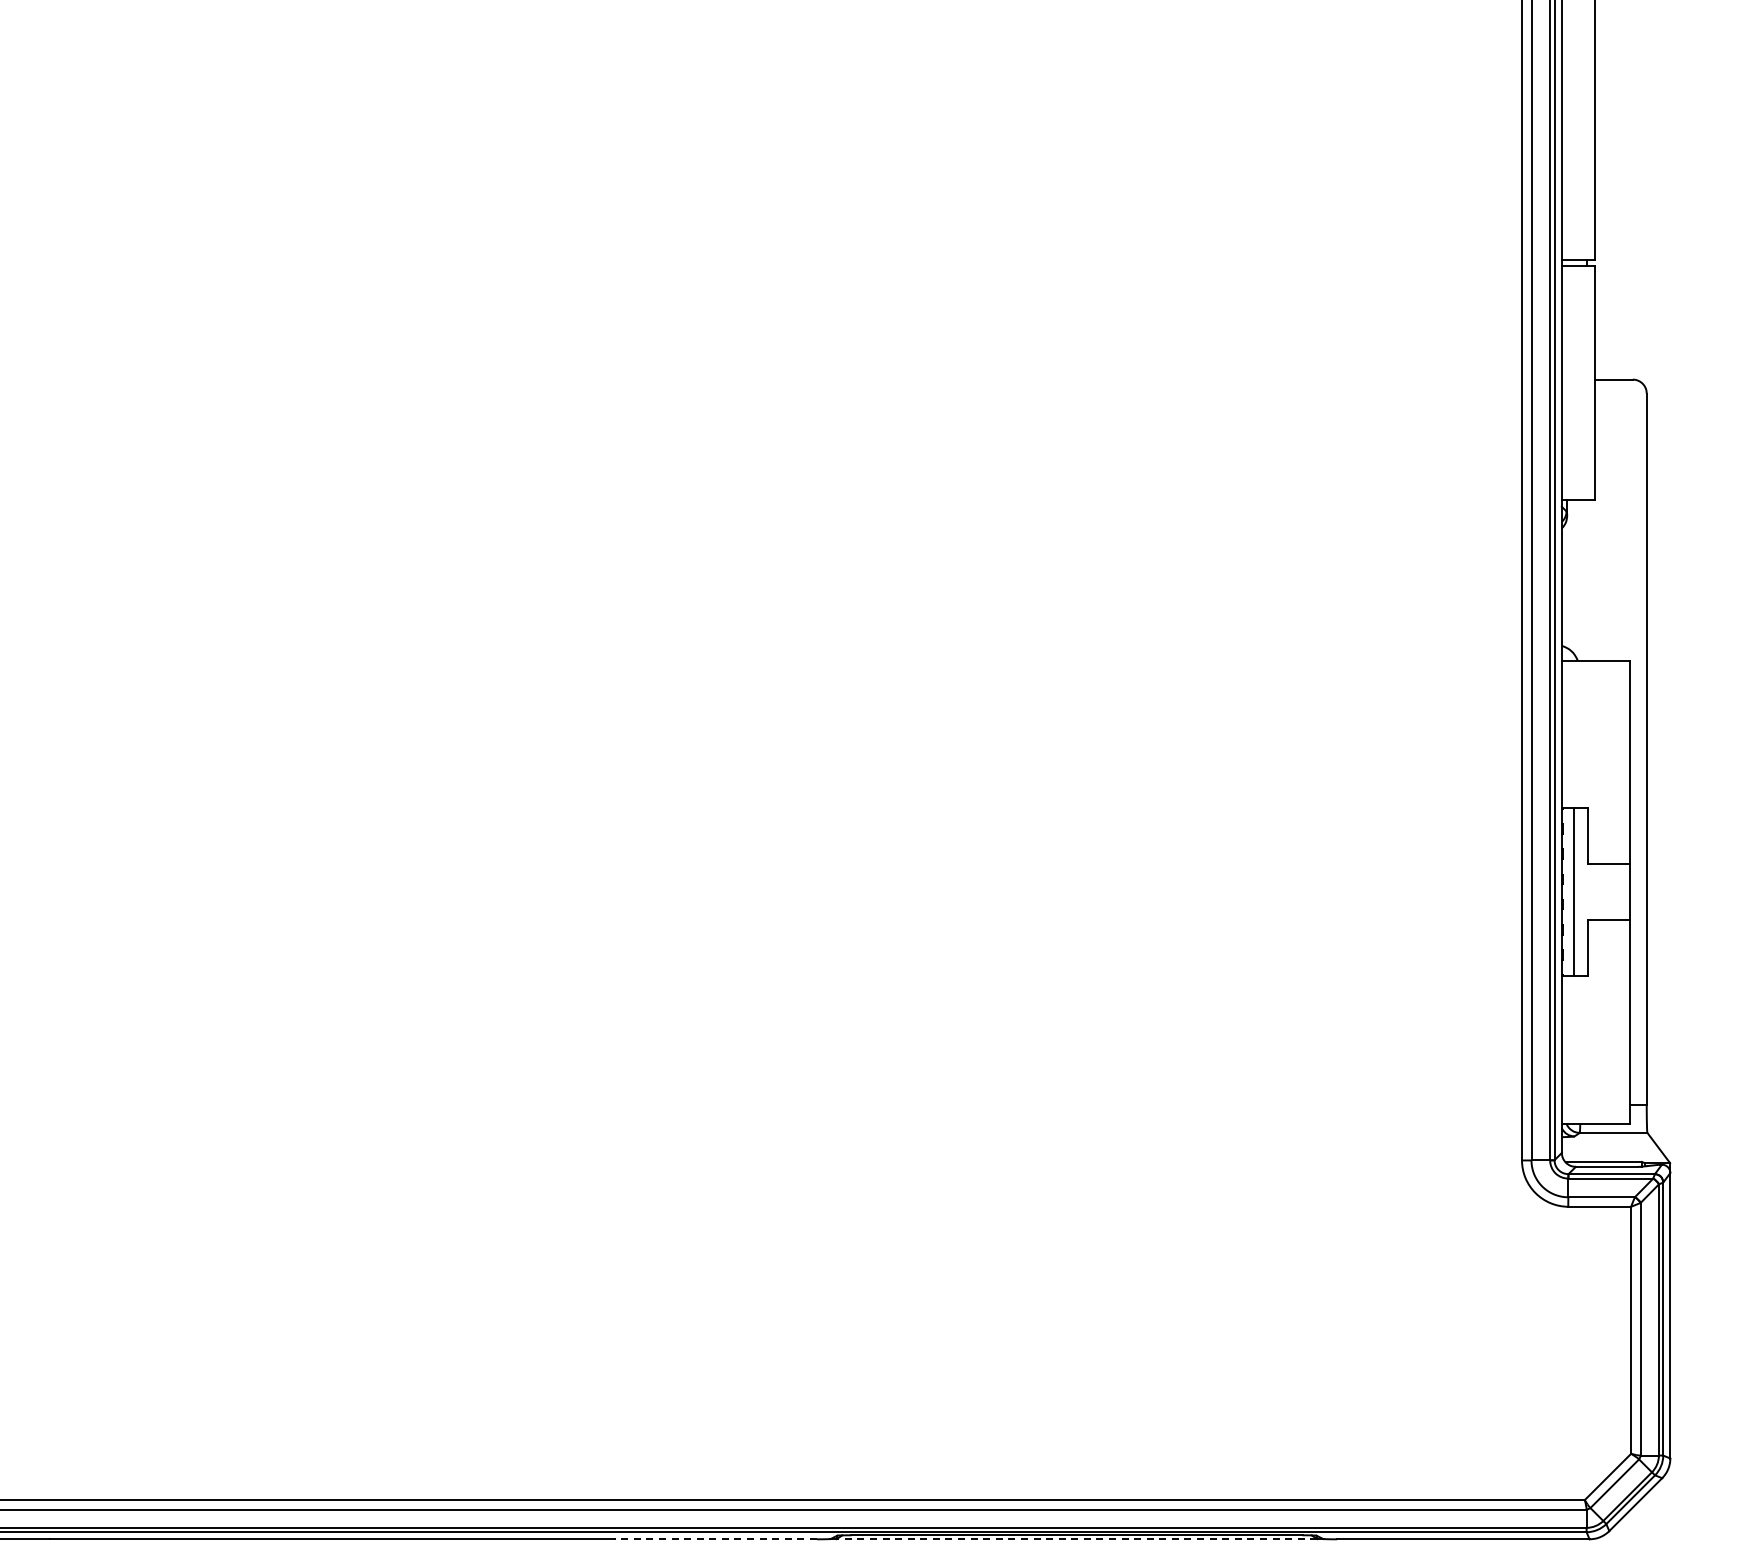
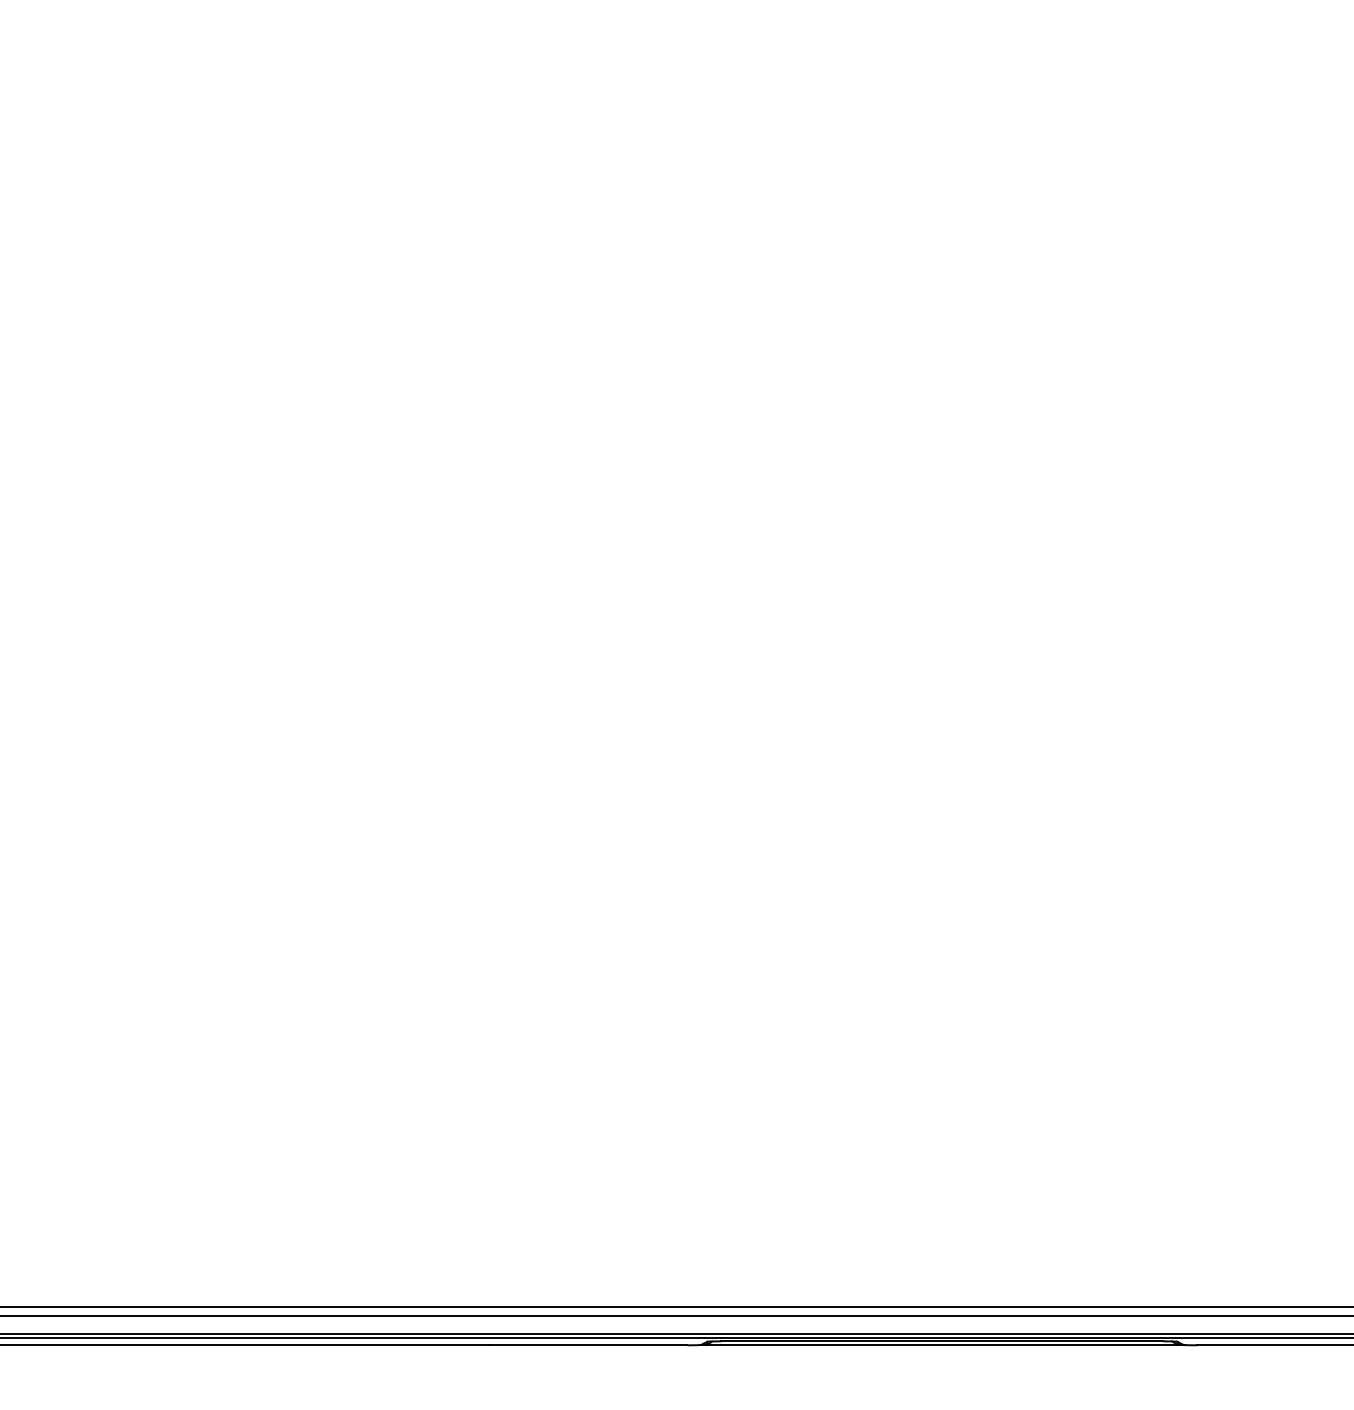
line: (715, 1539) -> (588, 1345), dashed -> solid
line: (1076, 1539) -> (941, 1345), dashed -> solid

